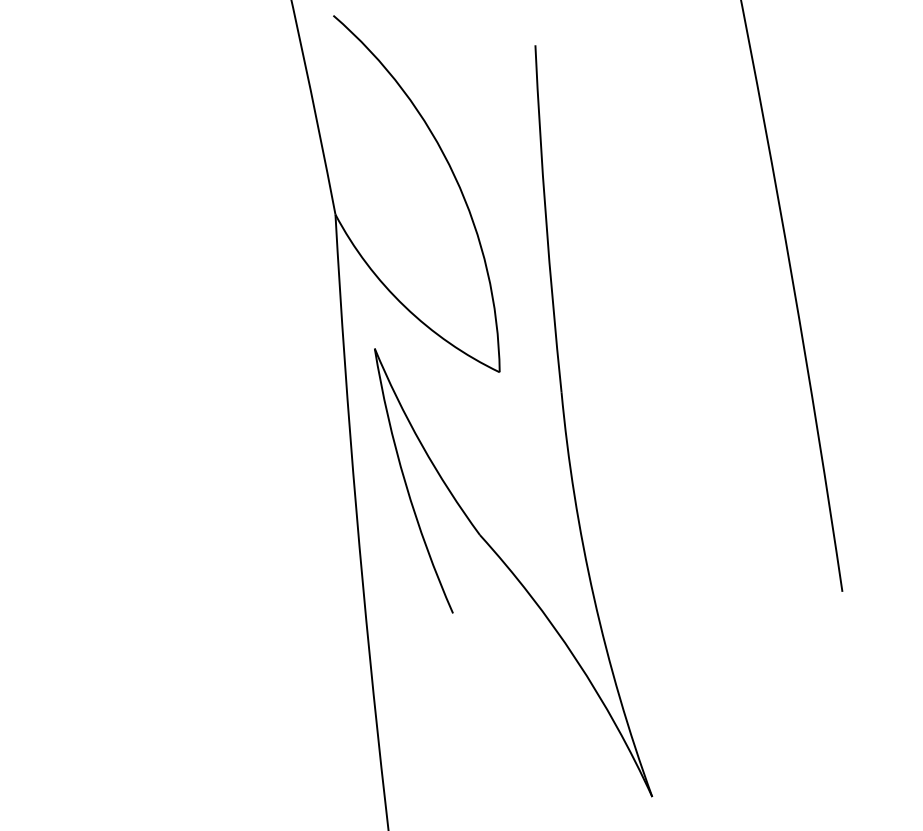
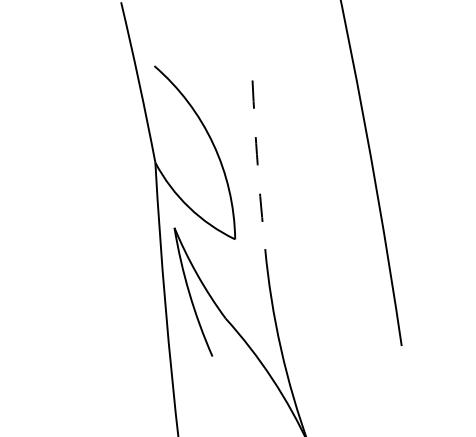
arc: (545, 218) -> (257, 164), solid -> dashed

